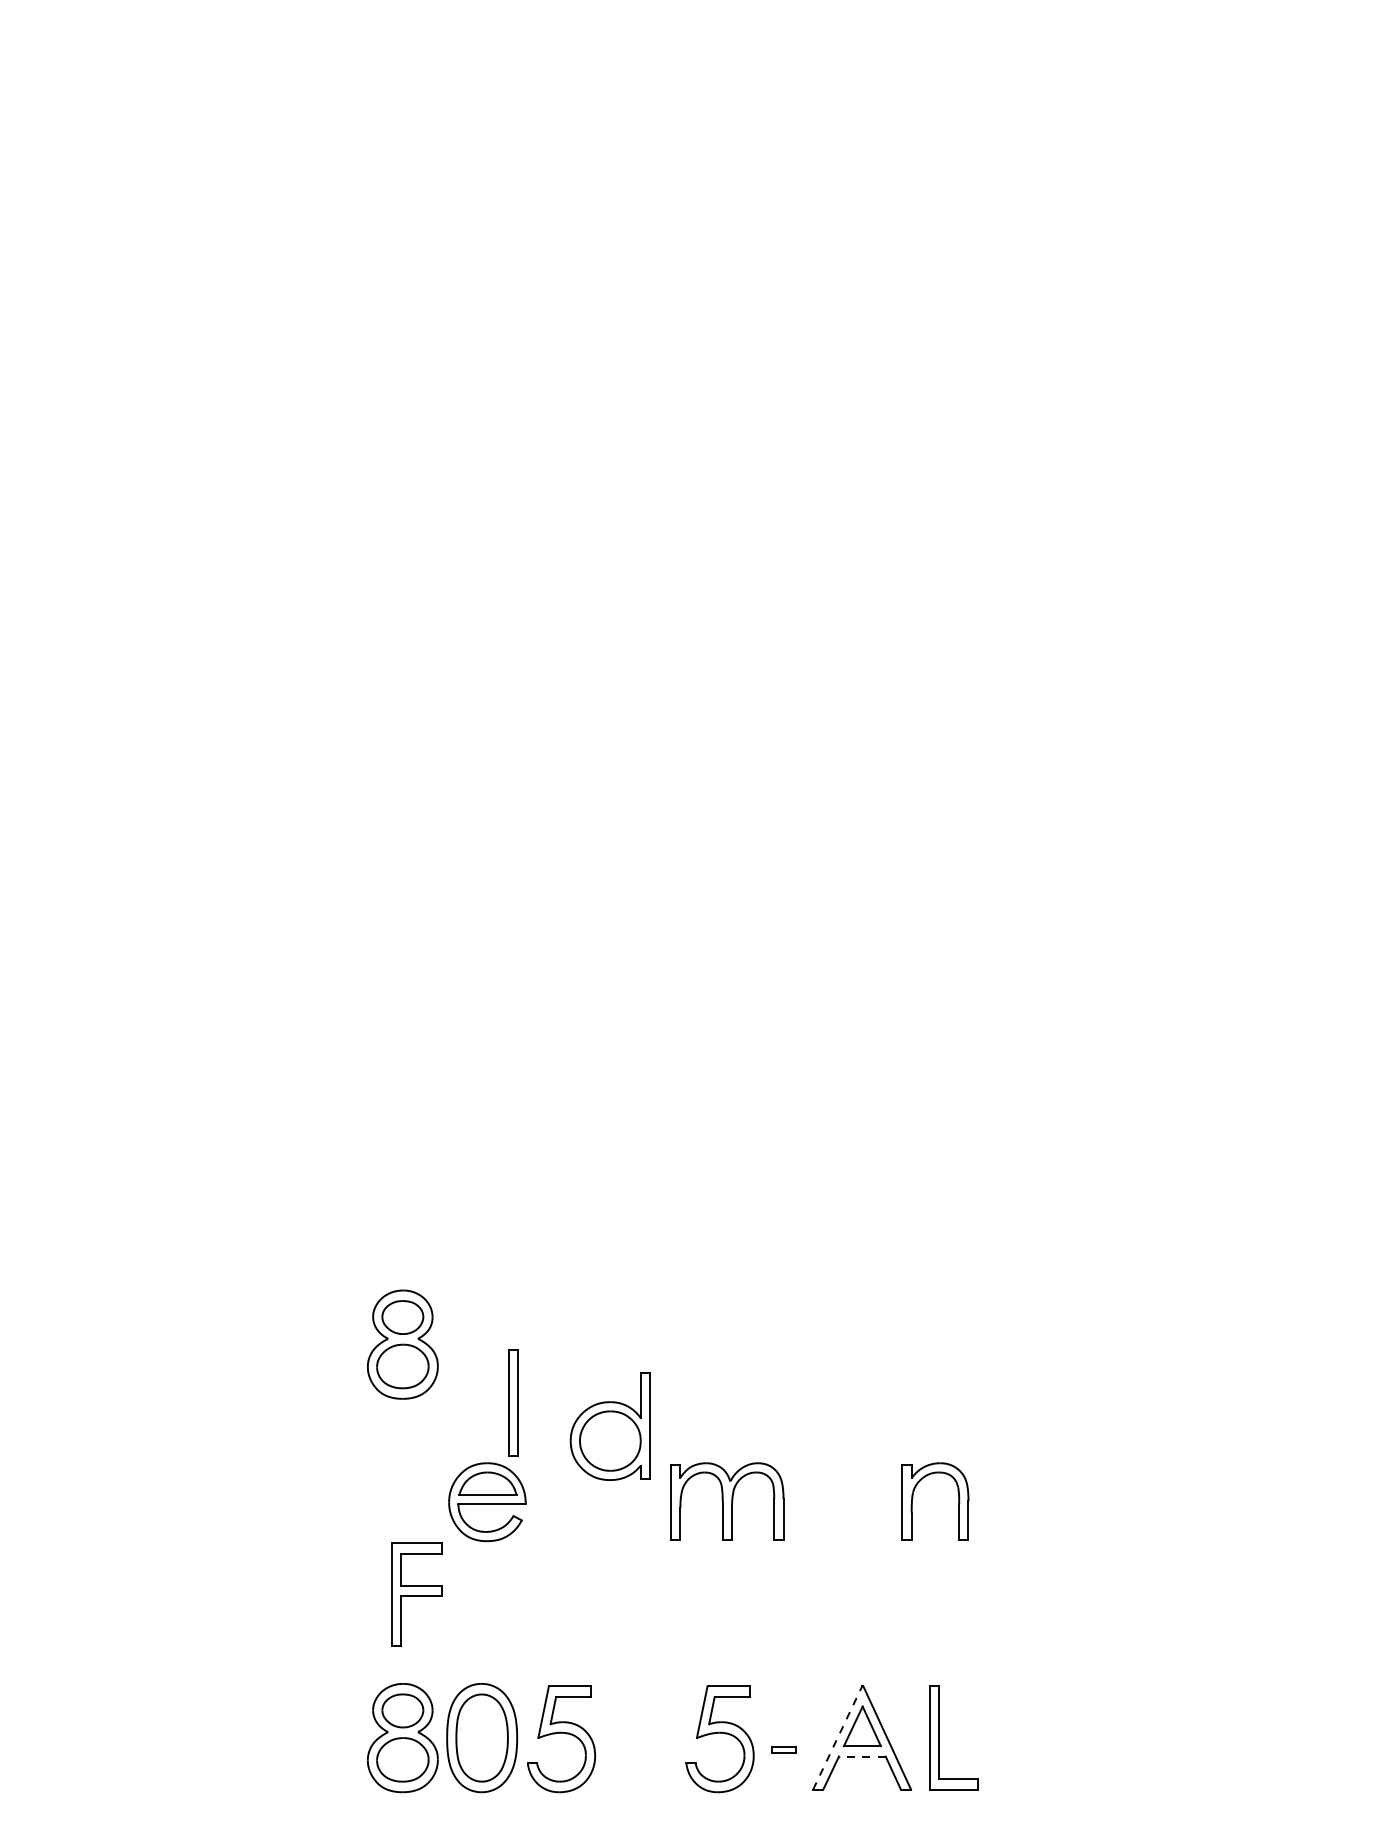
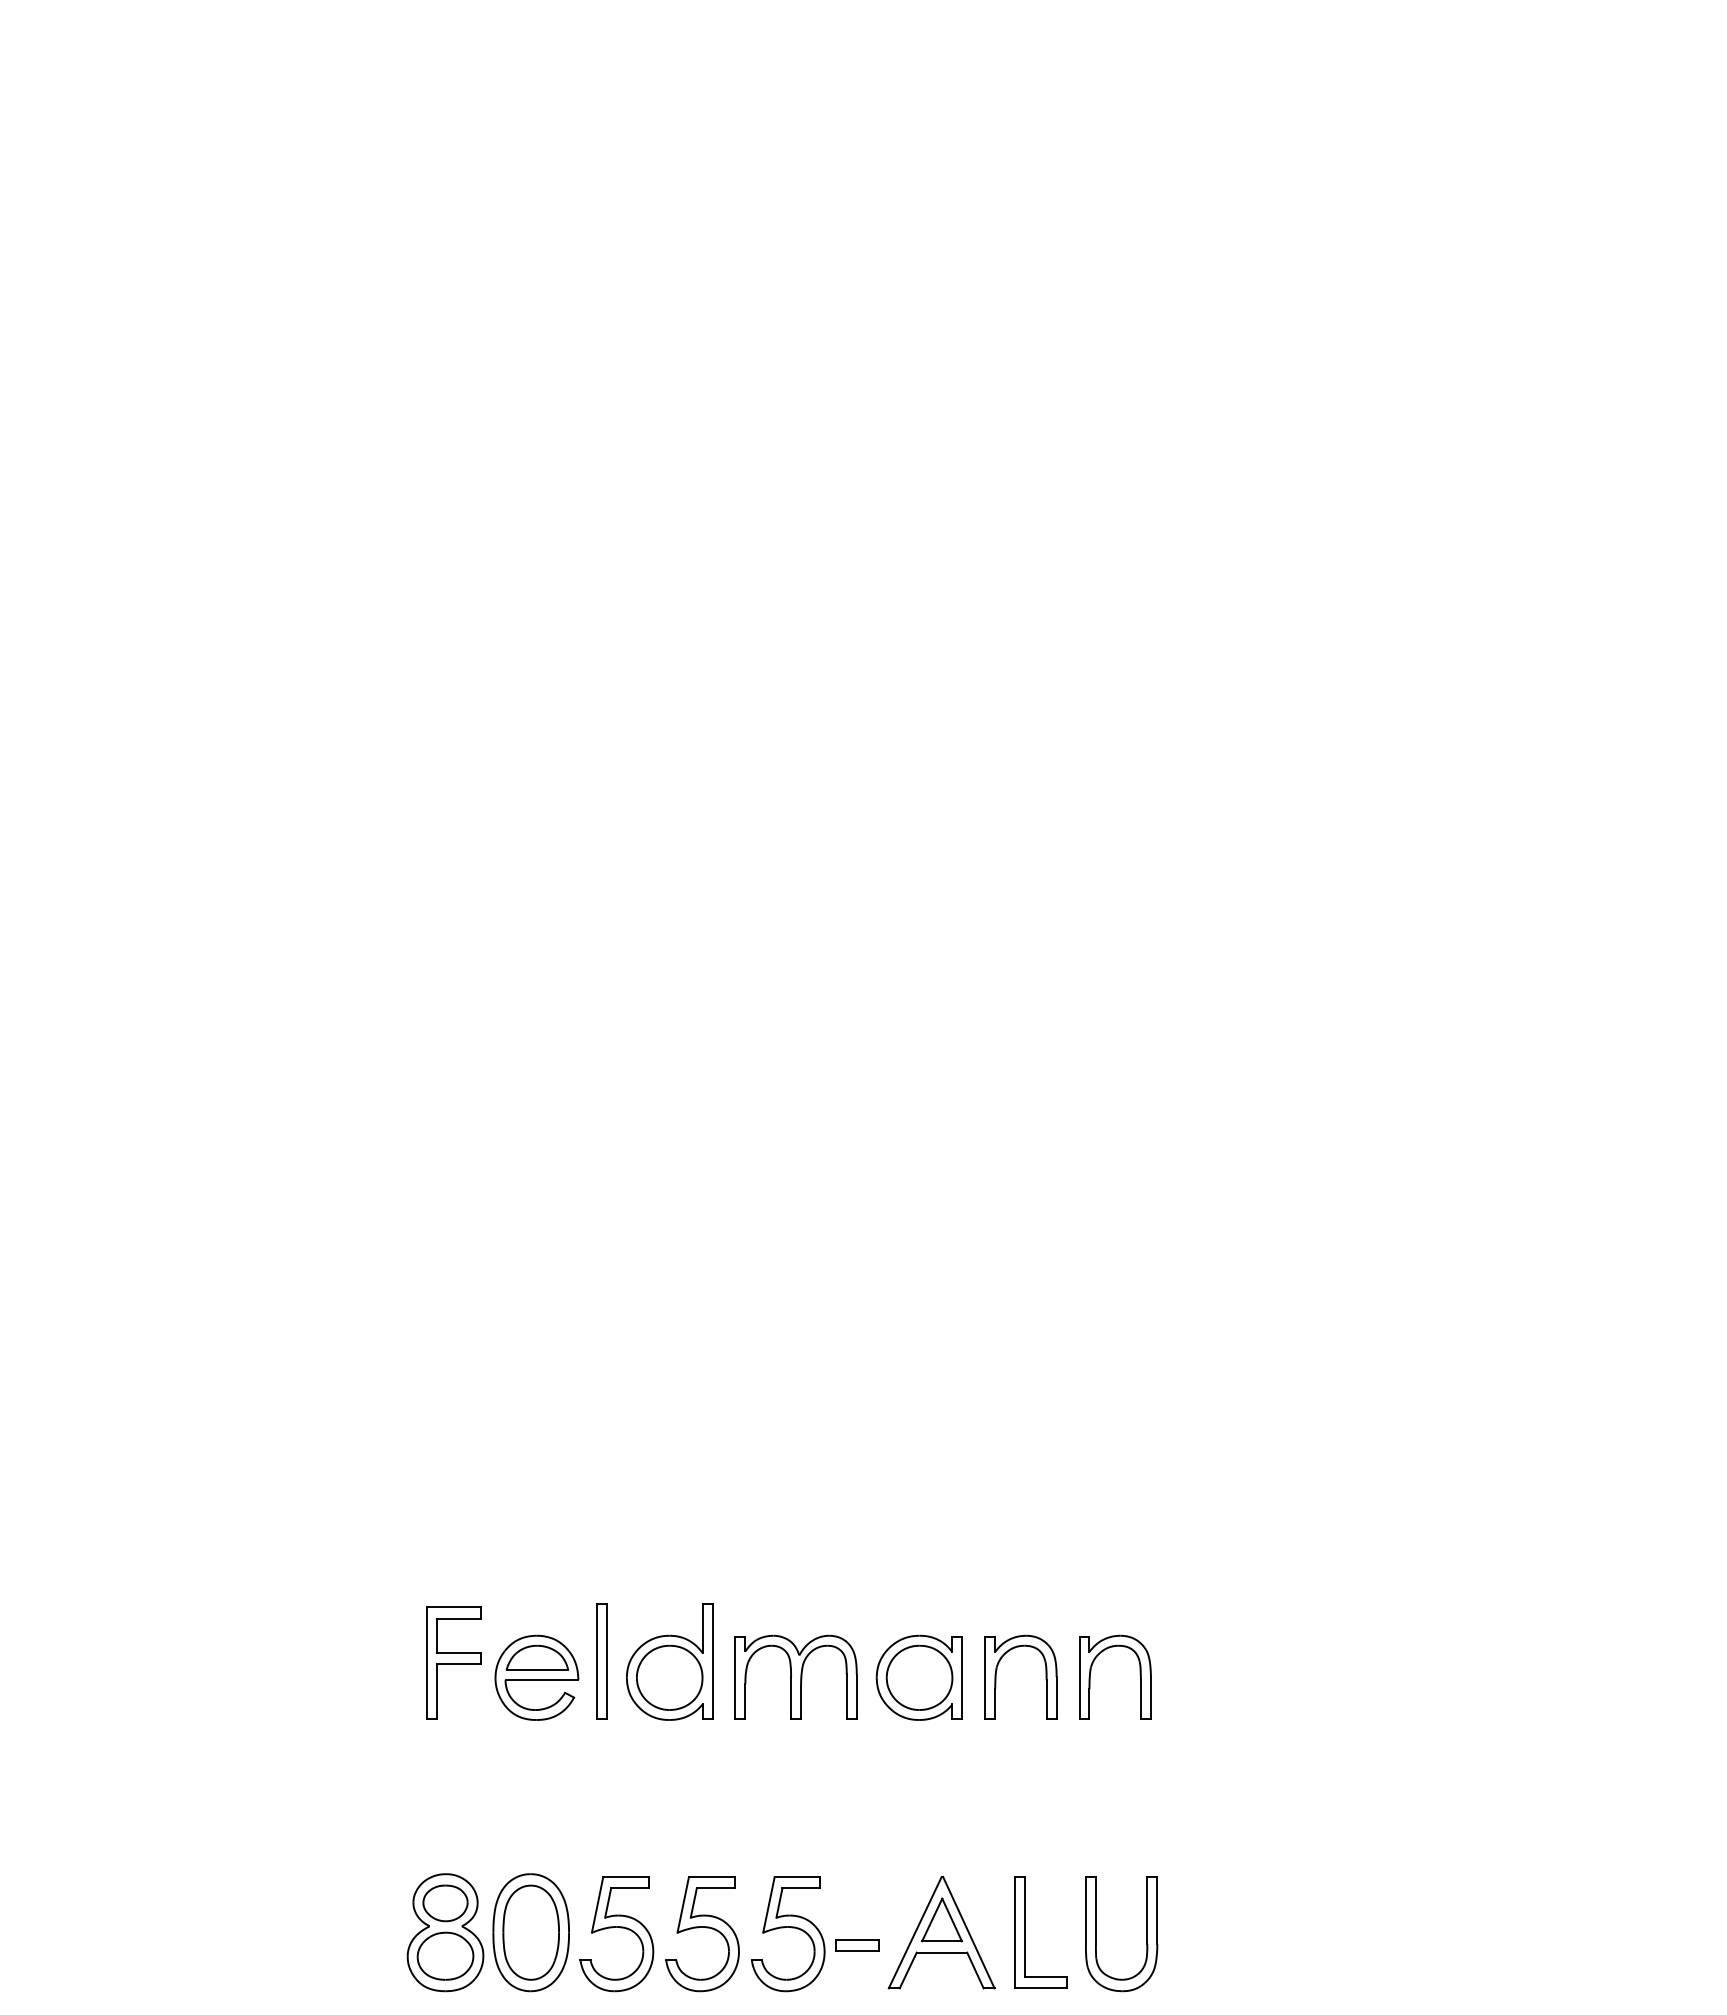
part: (402, 1344) -> (445, 1507), removed
part: (512, 1402) -> (601, 1661), moved
part: (610, 1425) -> (669, 1661), moved
part: (1045, 1499) -> (1139, 1674), added
part: (840, 1501) -> (918, 1677), added
part: (416, 1594) -> (453, 1662), moved
part: (640, 1733) -> (702, 1927), added
line: (837, 1737) -> (915, 1932), dashed -> solid
part: (1005, 1739) -> (1096, 1934), added
part: (784, 1749) -> (857, 1945), size x1.67
line: (861, 1756) -> (941, 1952), dashed -> solid

